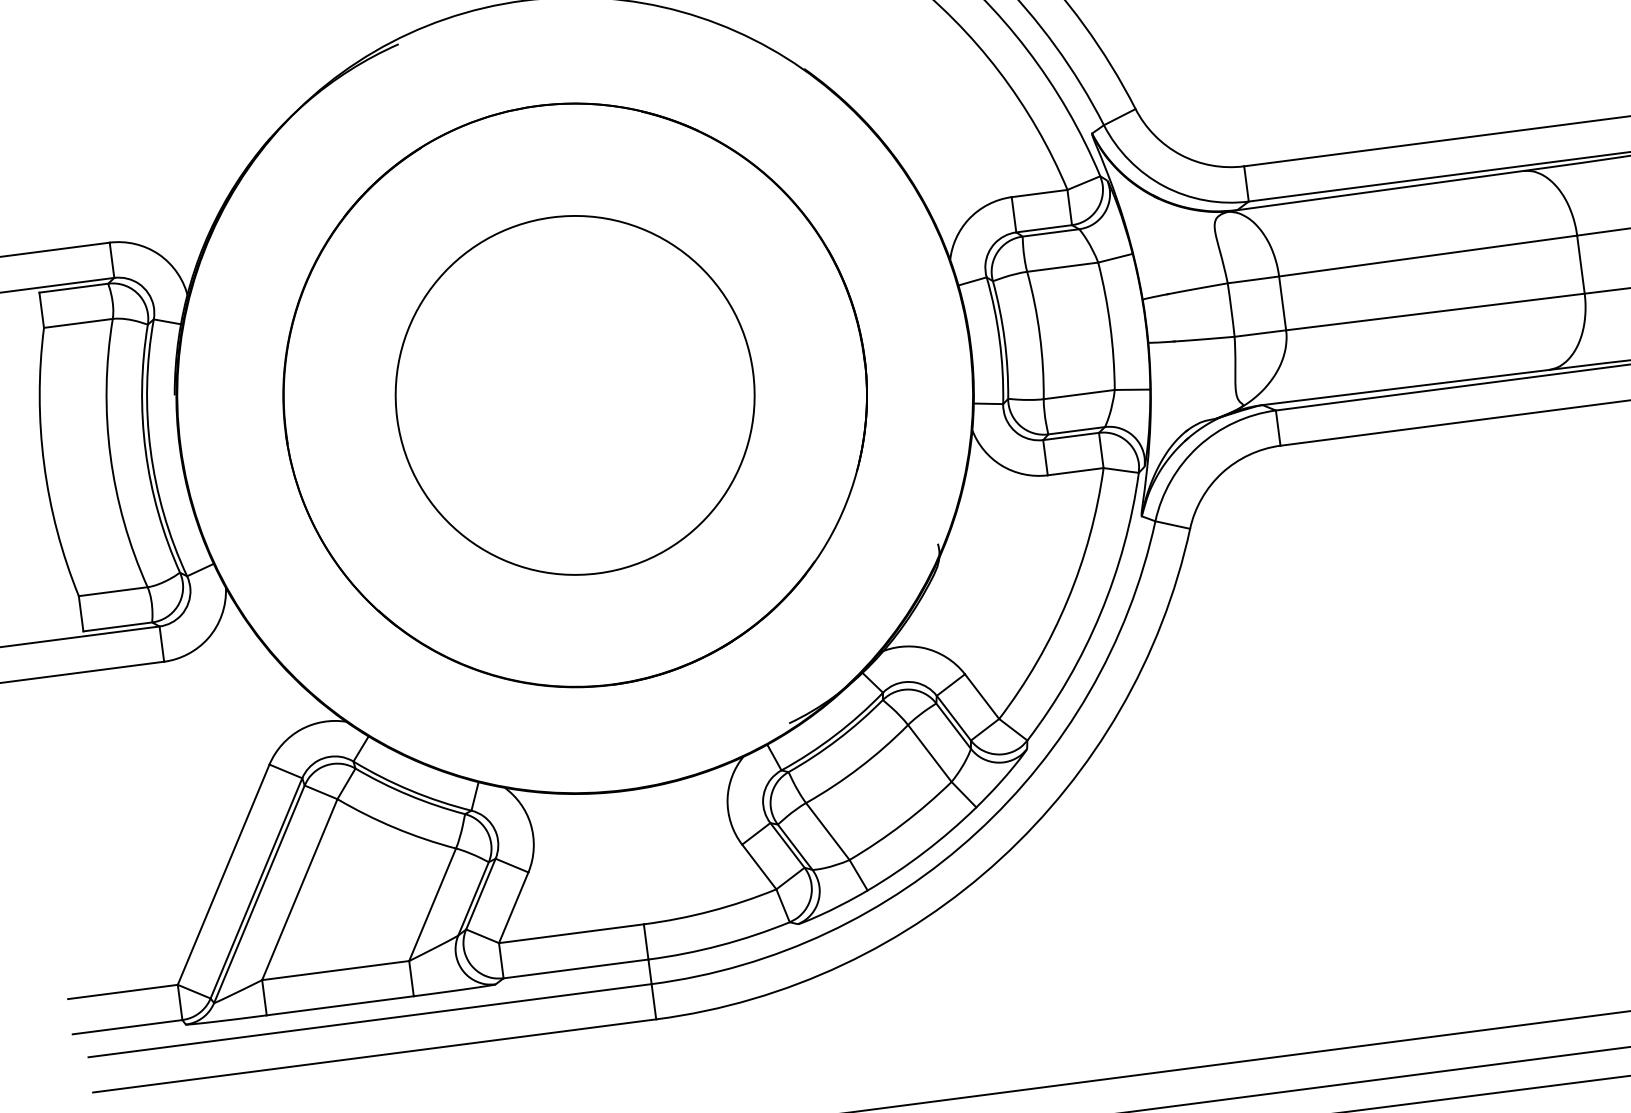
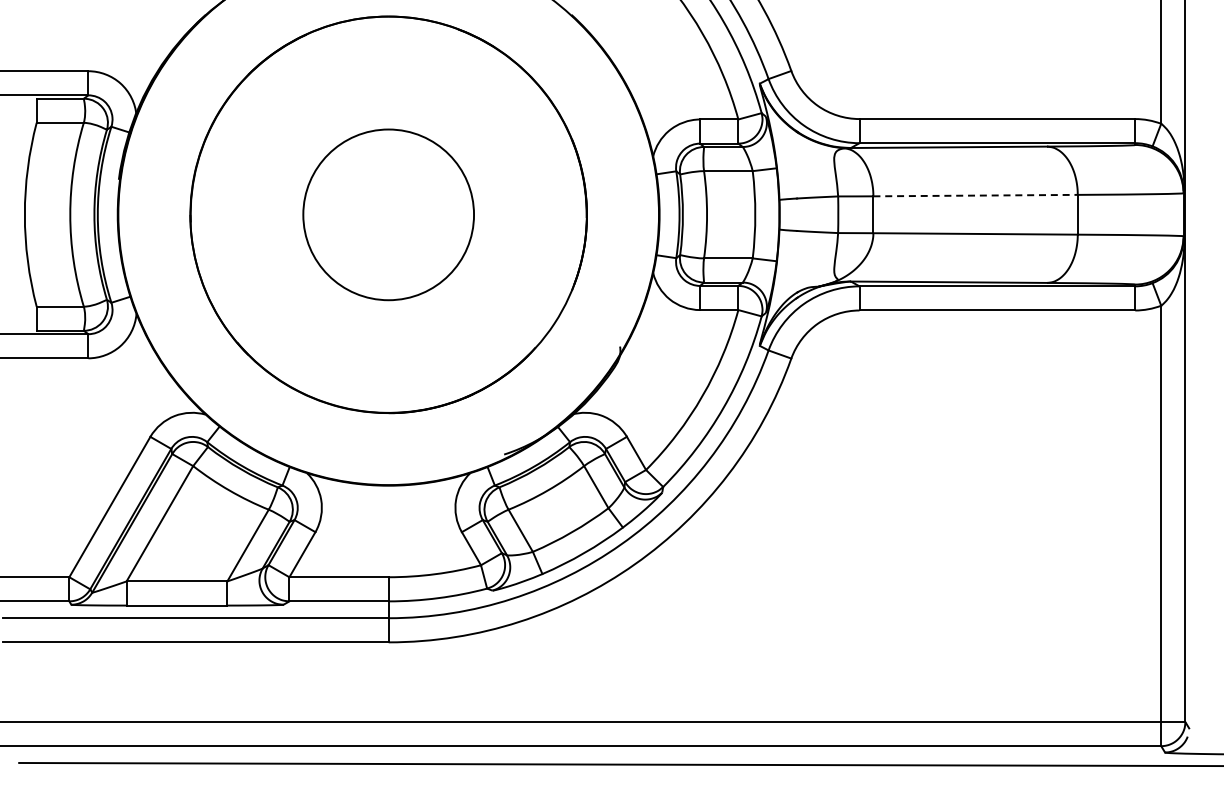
line: (1429, 255) -> (976, 195), solid -> dashed
circle: (574, 394) -> (388, 214), size x0.7

